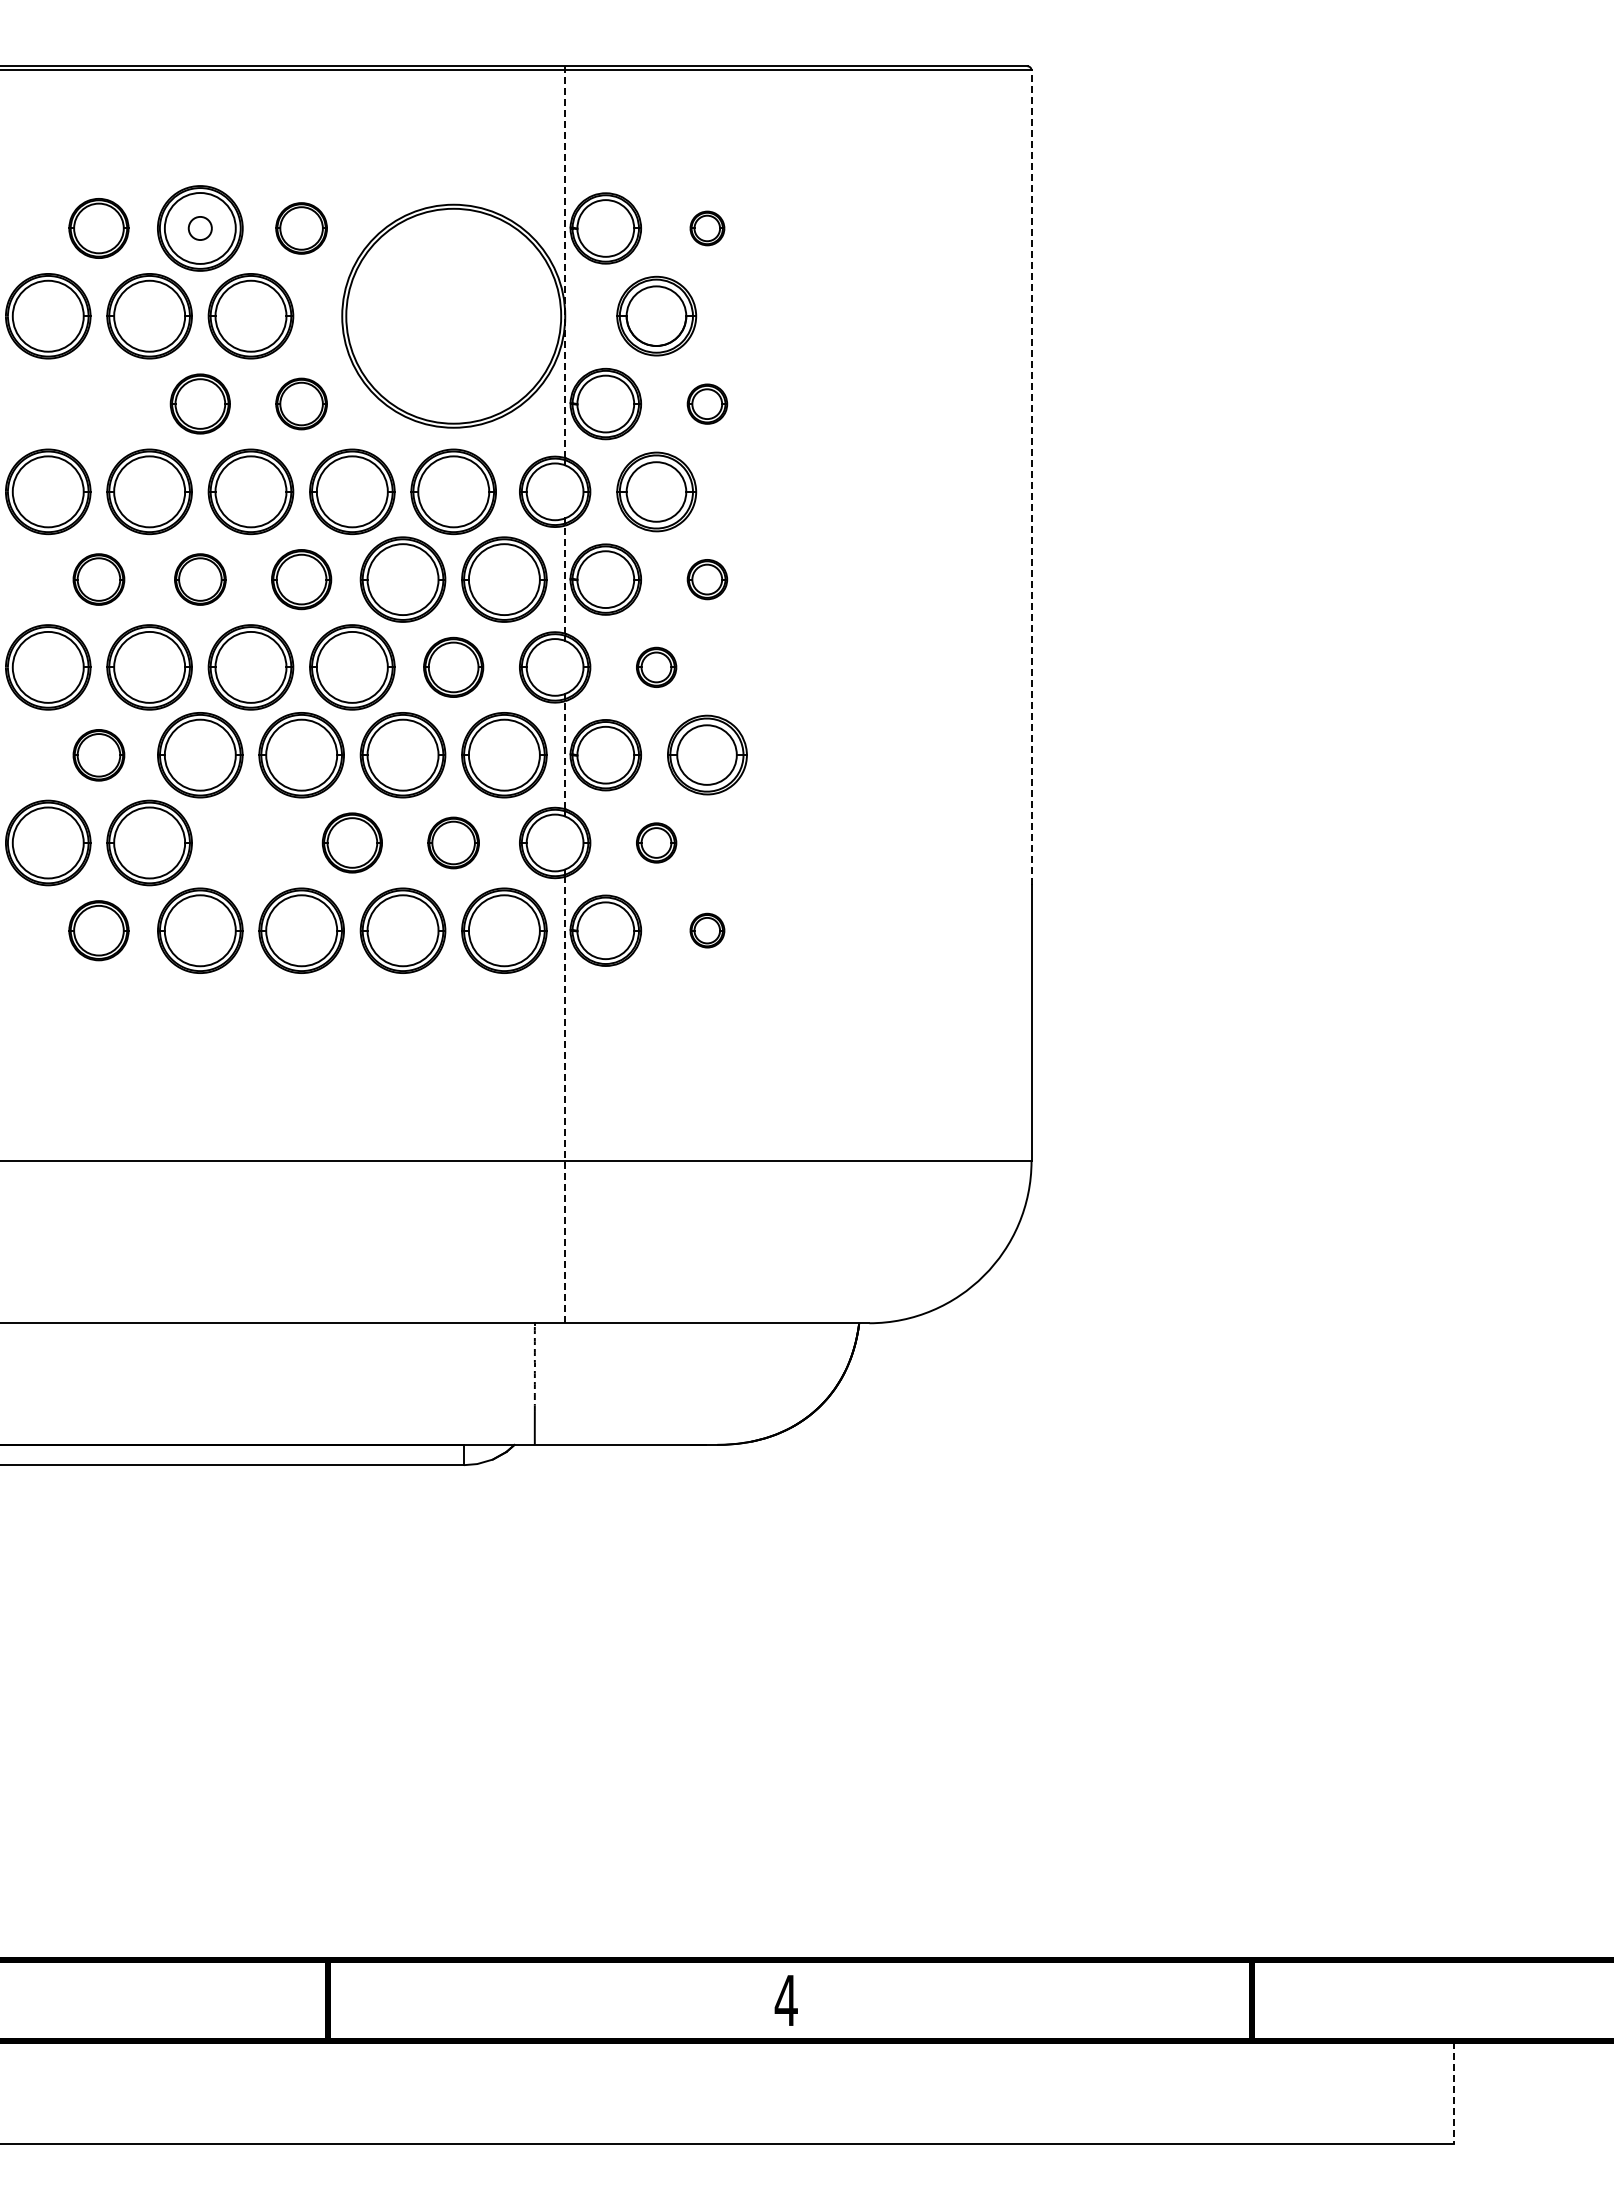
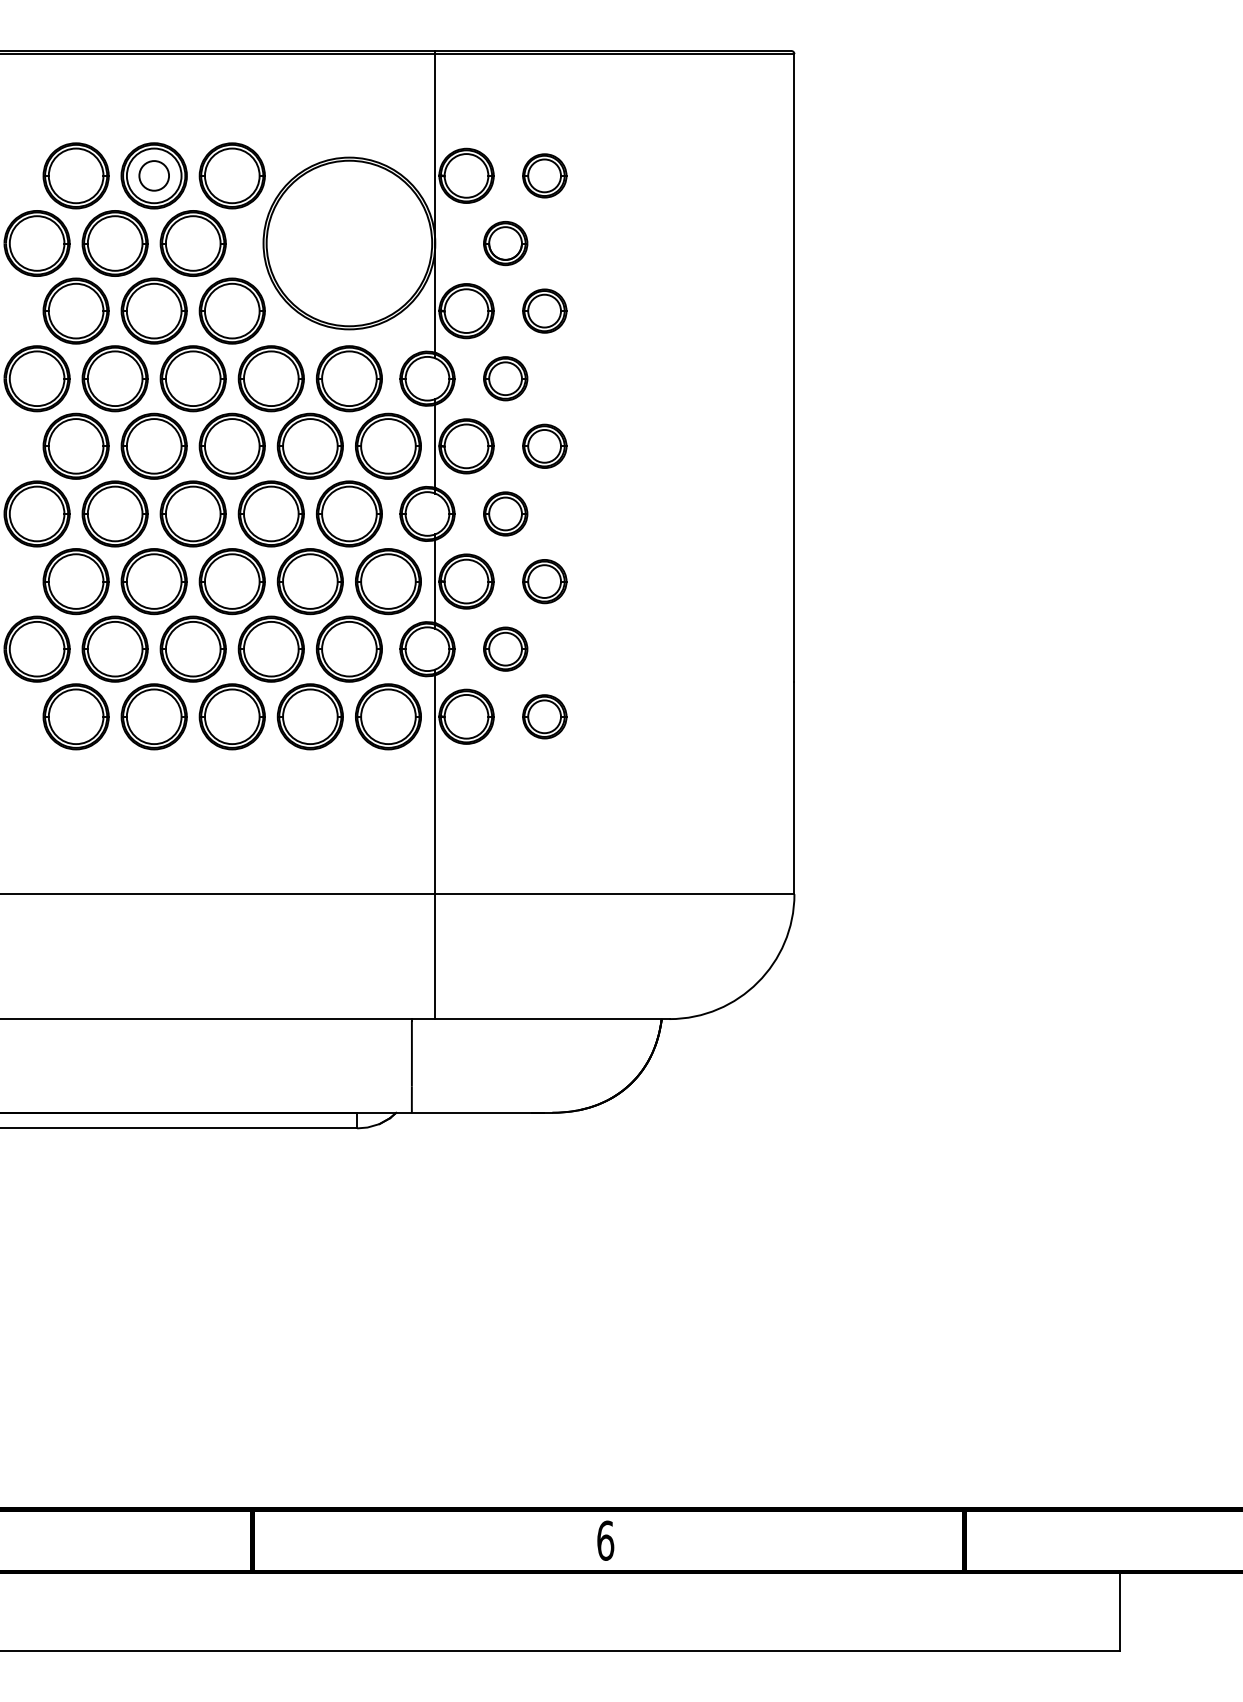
part: (98, 228) -> (75, 175), size x1.43
circle: (200, 228) -> (154, 175), size x1.67
part: (301, 228) -> (232, 175), size x1.67
part: (707, 228) -> (544, 175), size x1.67
line: (565, 262) -> (435, 202), dashed -> solid
part: (656, 316) -> (505, 243), size x0.71
part: (98, 403) -> (75, 310), added
part: (200, 403) -> (154, 310), size x1.43
part: (301, 403) -> (232, 310), size x1.67
part: (707, 404) -> (544, 311), size x1.43
line: (1031, 477) -> (794, 367), dashed -> solid
part: (656, 491) -> (505, 378), size x0.71
part: (98, 579) -> (75, 446), size x1.67
part: (200, 579) -> (154, 446), size x1.67
part: (301, 579) -> (232, 446), size x1.43
line: (565, 579) -> (435, 446), dashed -> solid
part: (707, 579) -> (544, 446), size x1.43
part: (453, 667) -> (349, 514), size x1.43
part: (656, 667) -> (505, 514), size x1.43
line: (565, 754) -> (435, 581), dashed -> solid
part: (98, 755) -> (75, 581), size x1.67
part: (707, 755) -> (544, 581), size x0.71
part: (250, 842) -> (192, 648), added
part: (352, 842) -> (271, 648), size x1.43
part: (453, 842) -> (349, 648), size x1.67
part: (656, 842) -> (505, 648), size x1.43
part: (98, 930) -> (75, 716), size x1.43
part: (707, 930) -> (544, 716), size x1.67
line: (565, 1099) -> (435, 846), dashed -> solid
arc: (534, 1368) -> (411, 1053), dashed -> solid
text: (785, 2000) -> (604, 1540), 4 -> 6
line: (1453, 2093) -> (1119, 1612), dashed -> solid

